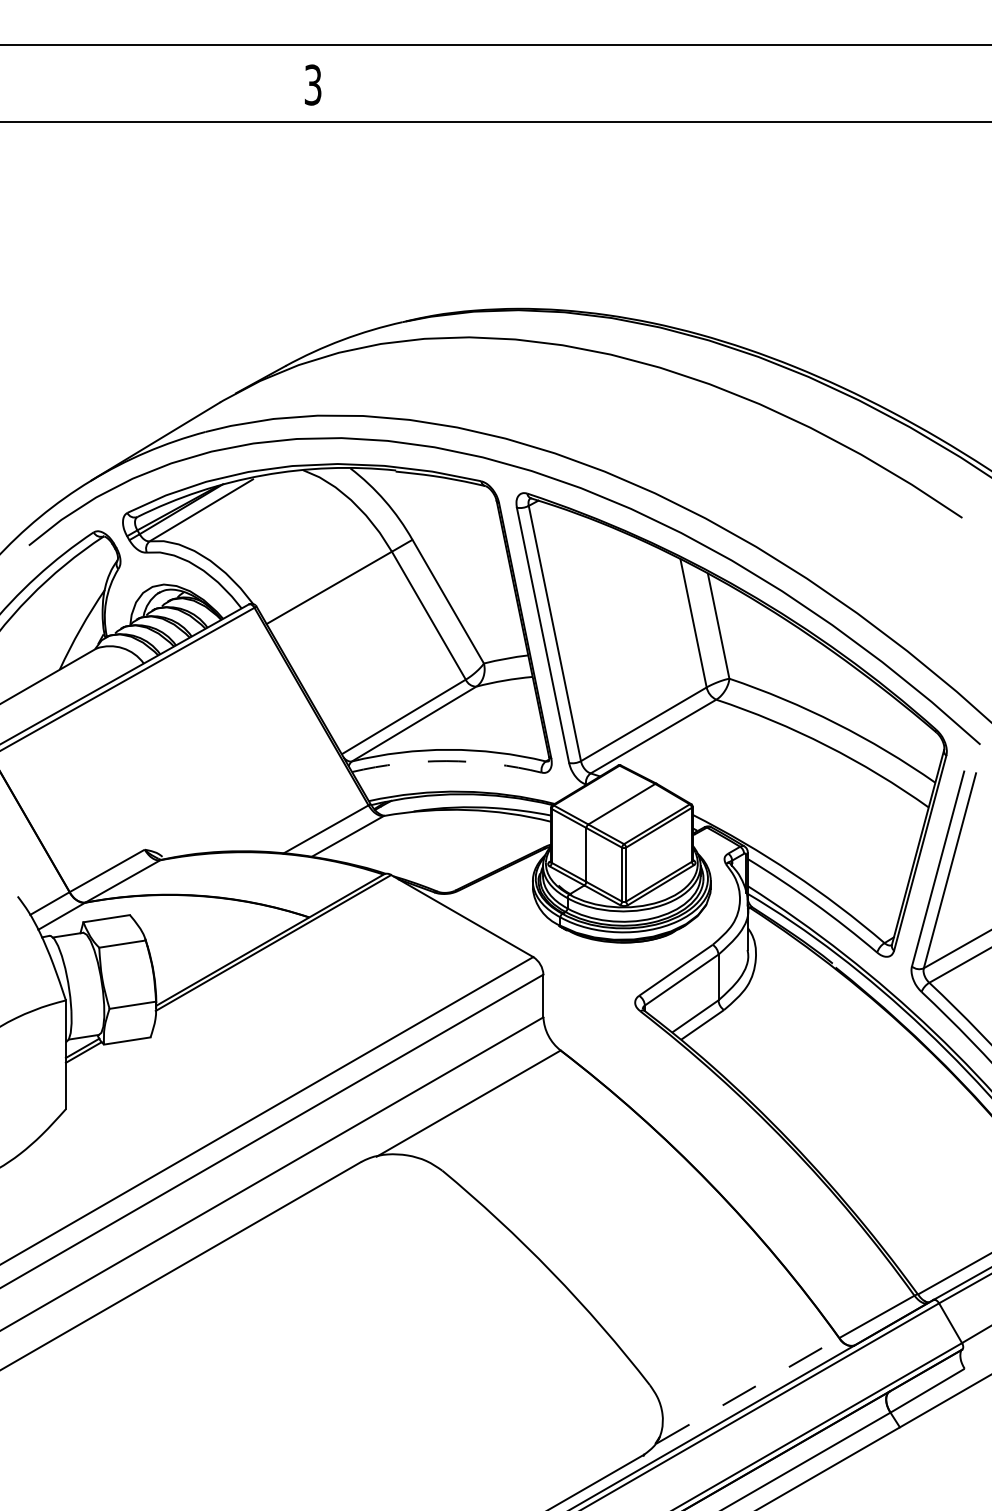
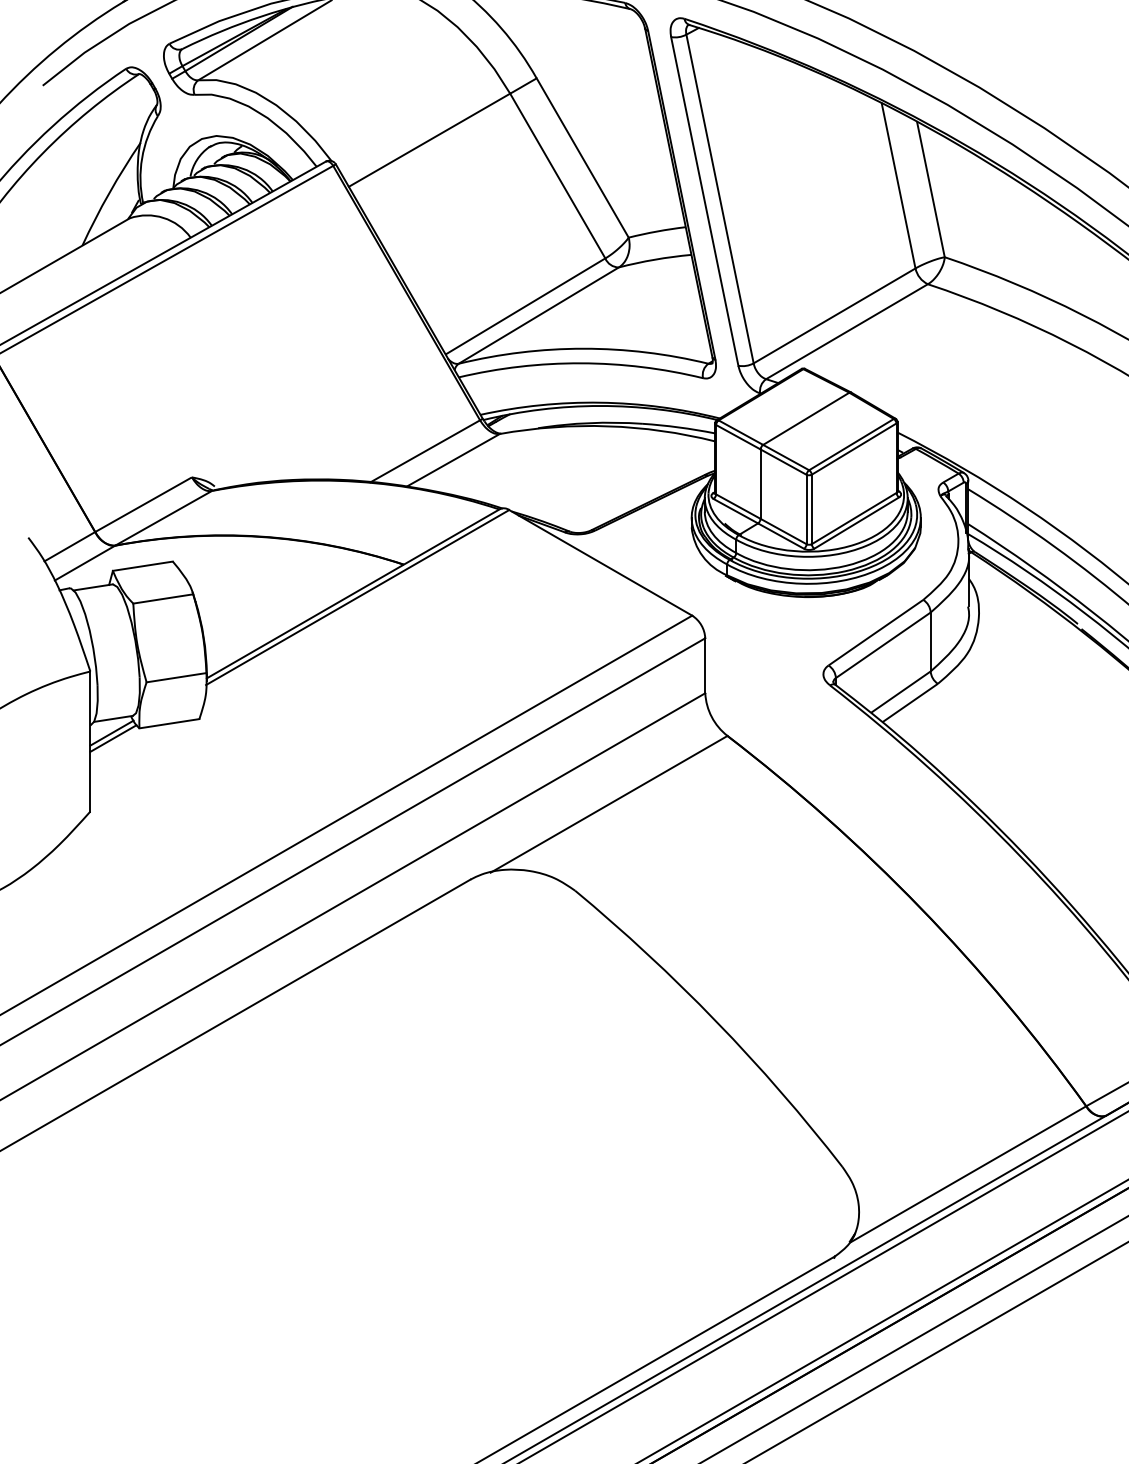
arc: (446, 761) -> (580, 363), dashed -> solid
line: (747, 1390) -> (968, 1173), dashed -> solid

